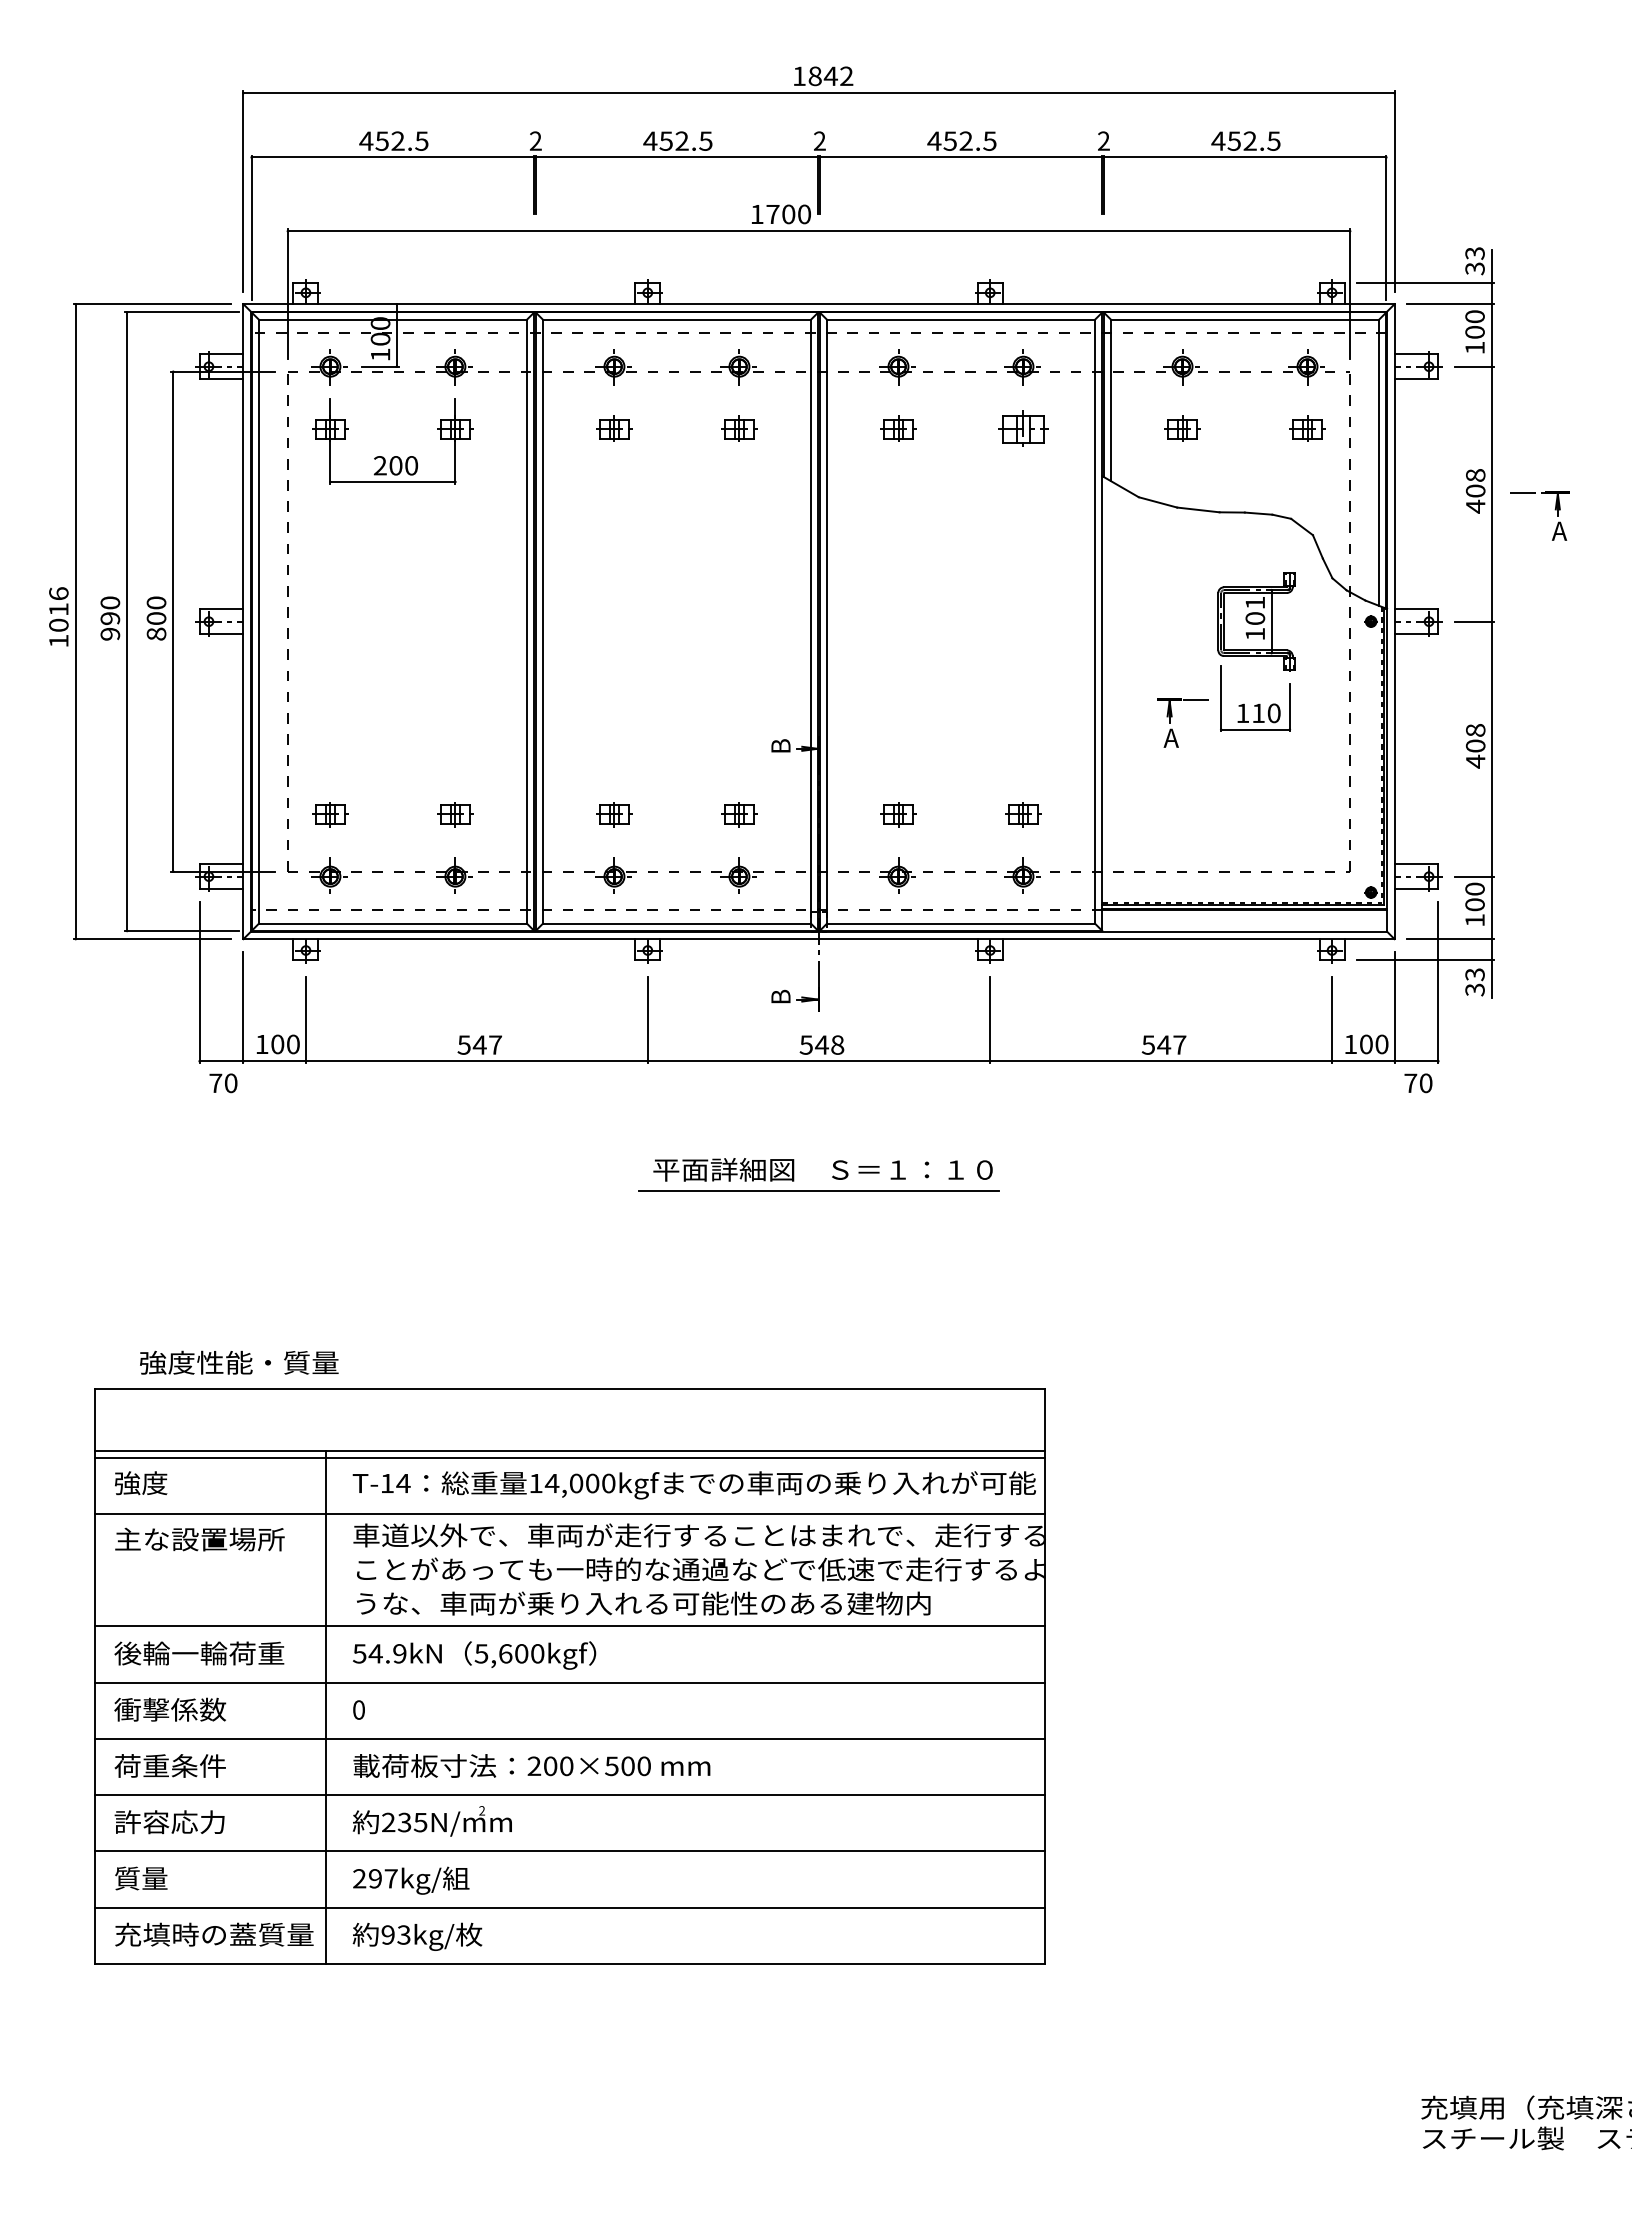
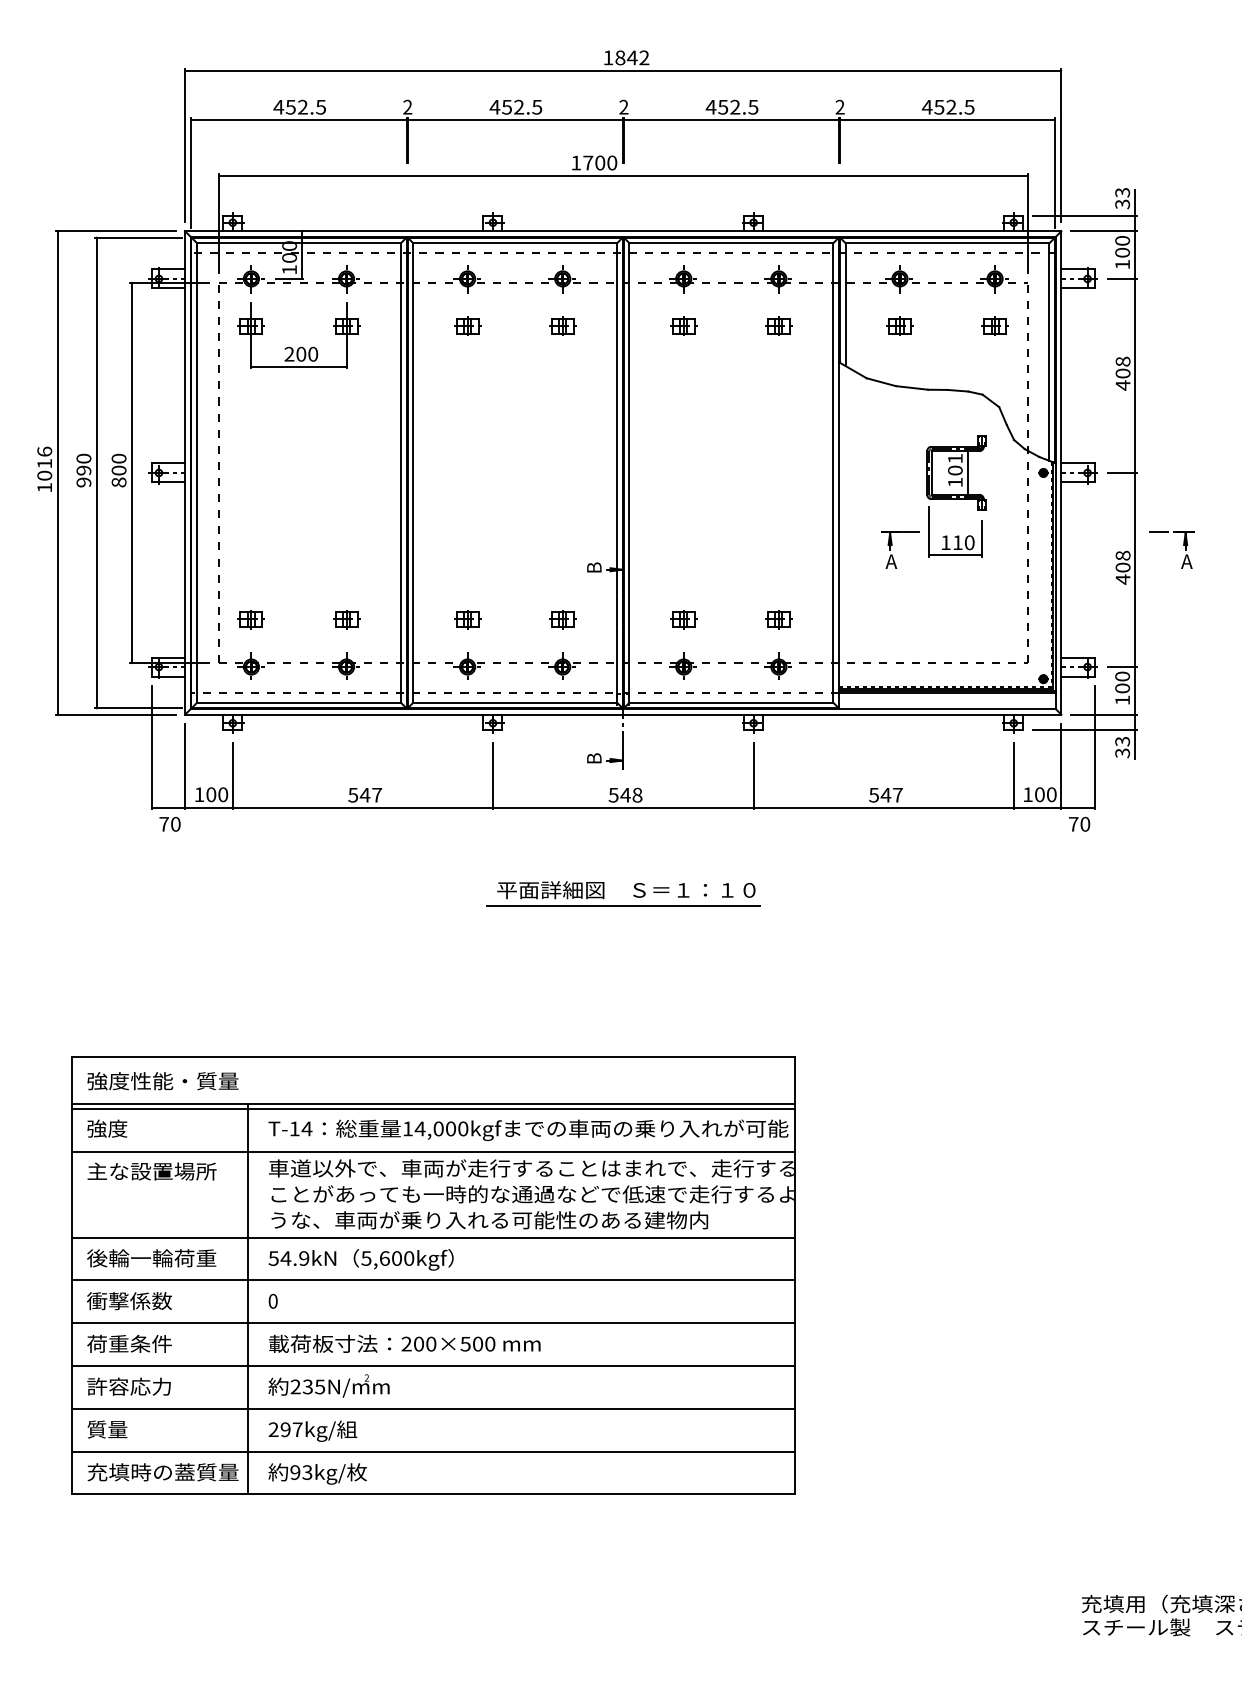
part: (1023, 428) -> (778, 325), size x0.71
part: (1554, 509) -> (1183, 545), moved
text: (239, 1362) -> (163, 1080), moved

